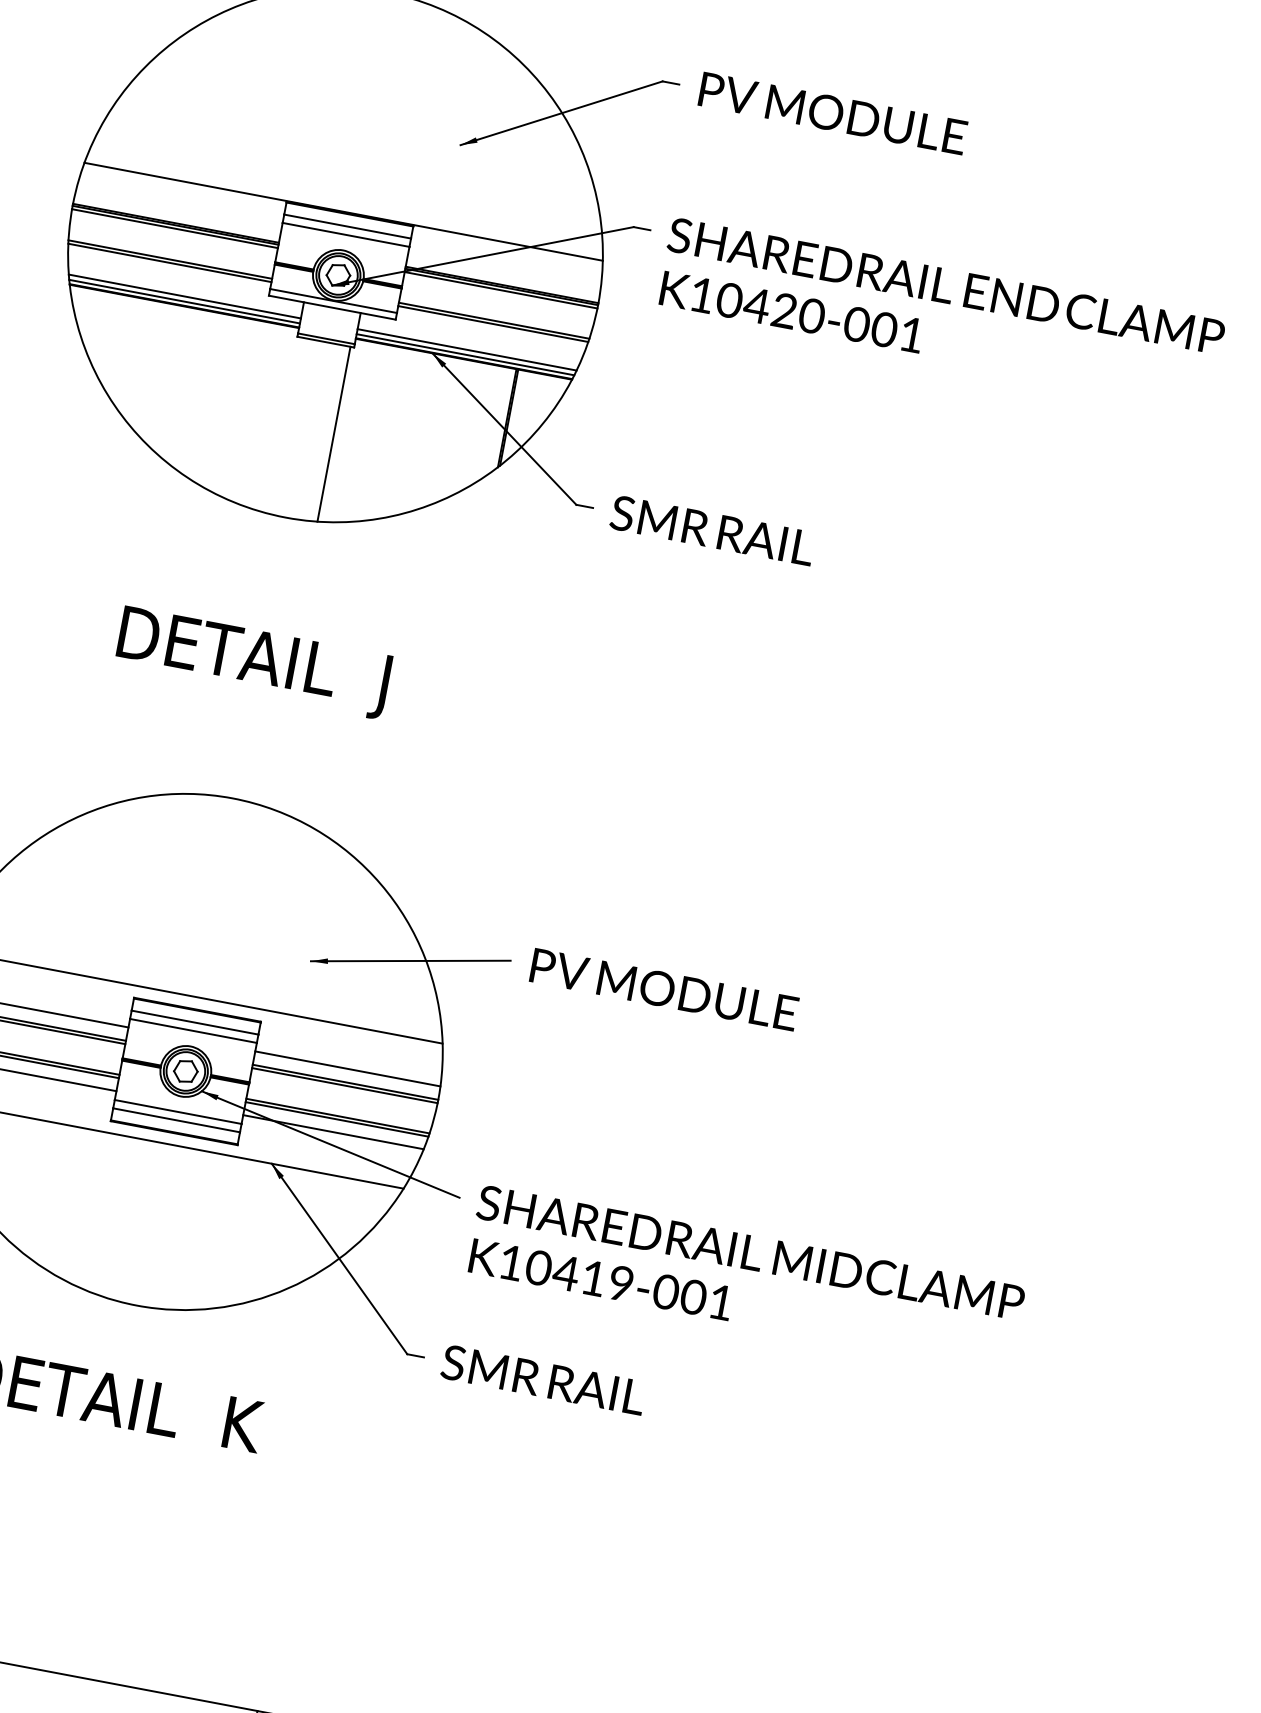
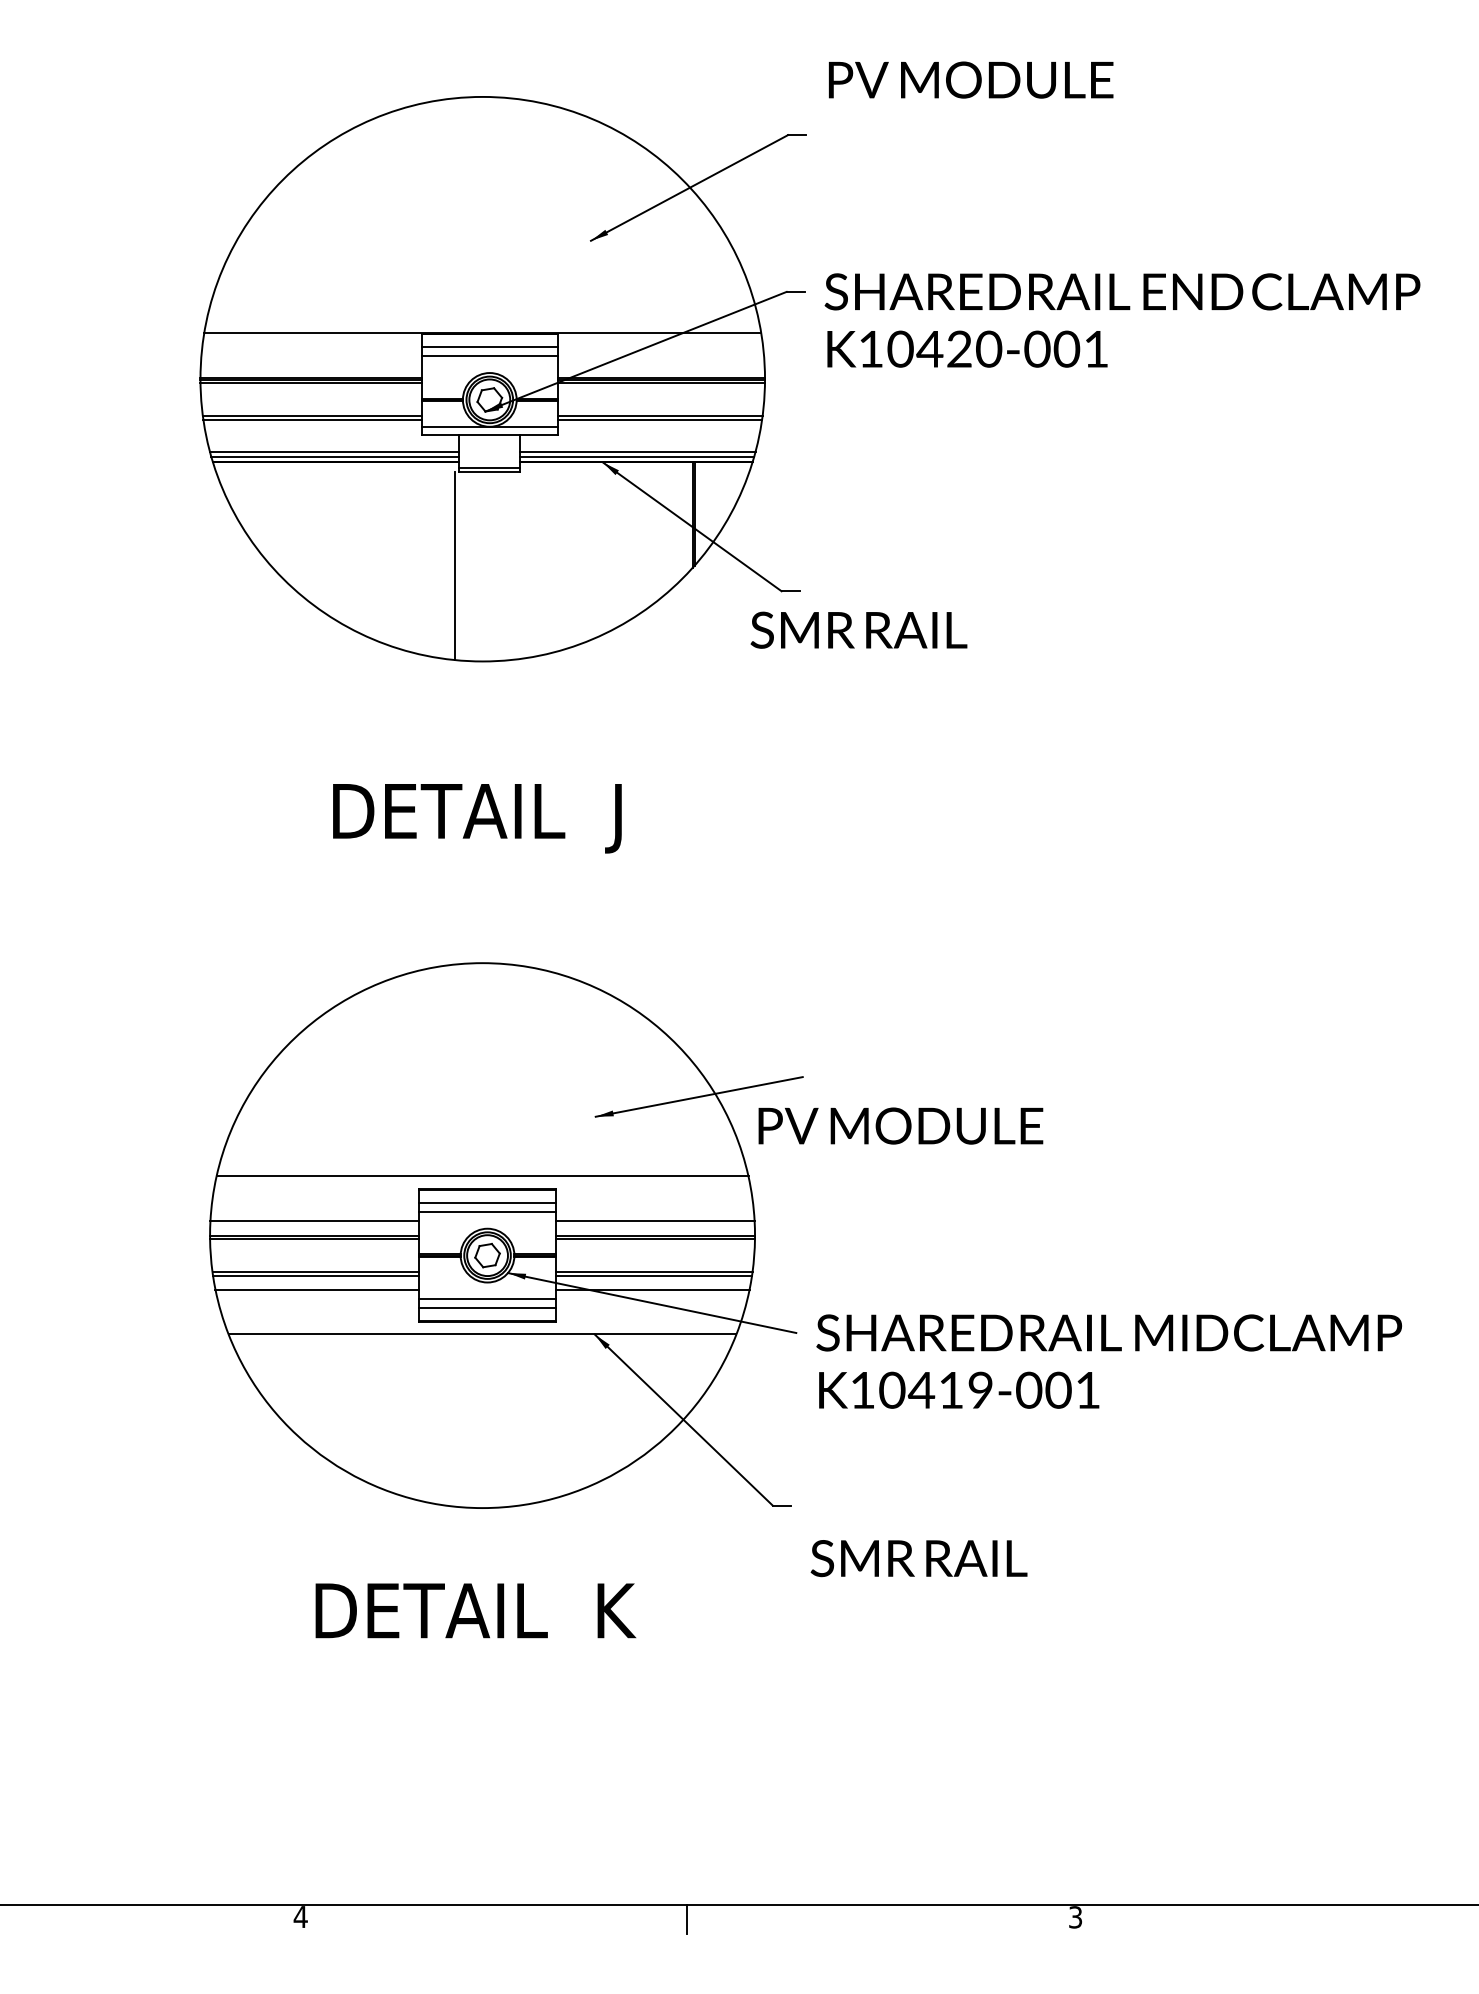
text: (833, 113) -> (971, 79), moved
line: (334, 434) -> (455, 565), moved
text: (712, 529) -> (858, 629), moved
text: (664, 989) -> (900, 1125), moved
text: (543, 1379) -> (918, 1558), moved

